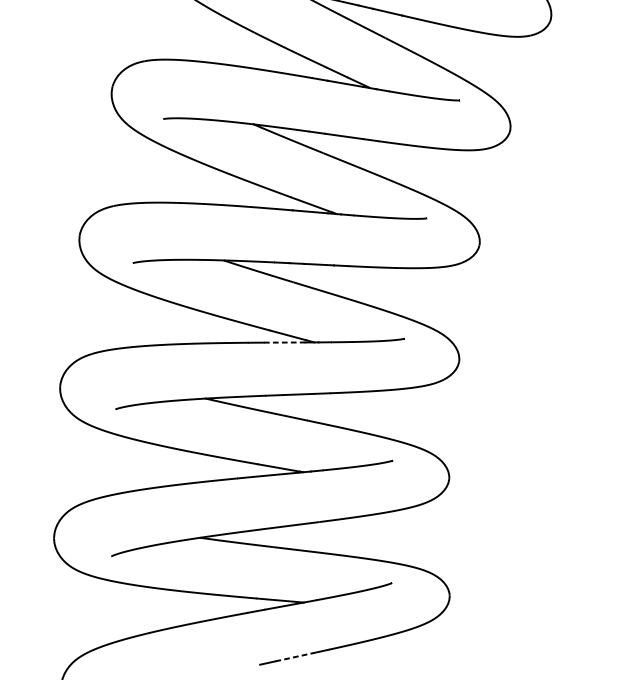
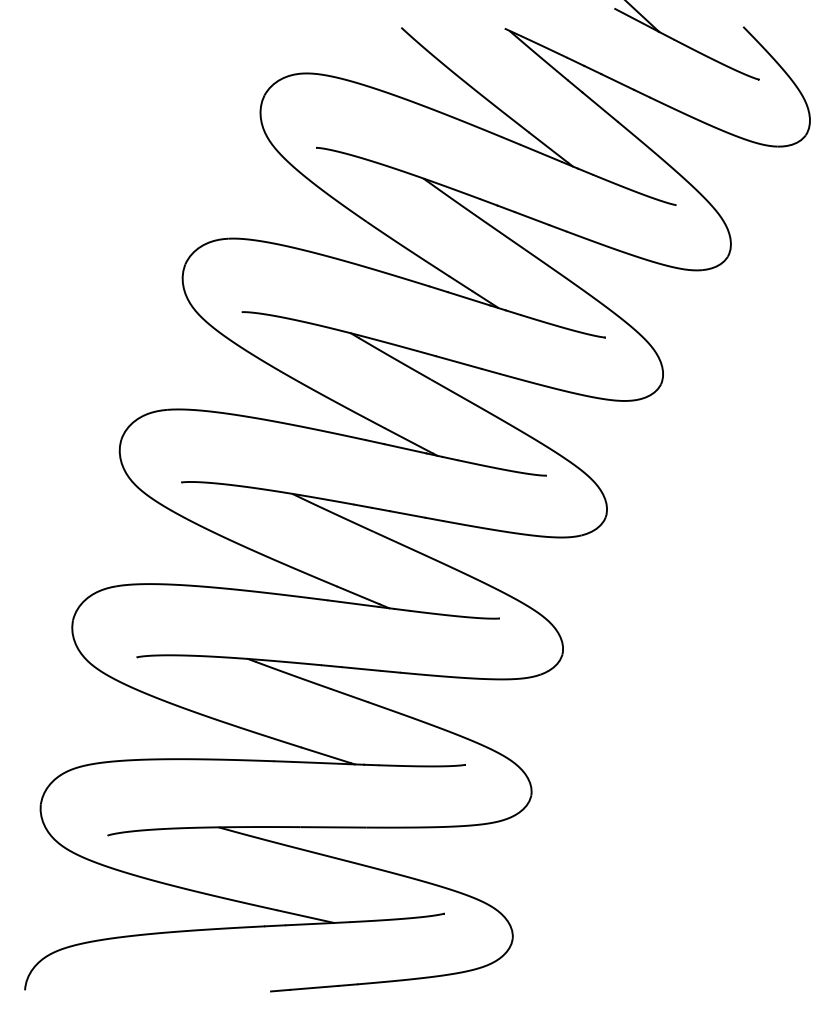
line: (284, 342) -> (353, 603), dashed -> solid
line: (294, 656) -> (314, 987), dashed -> solid

